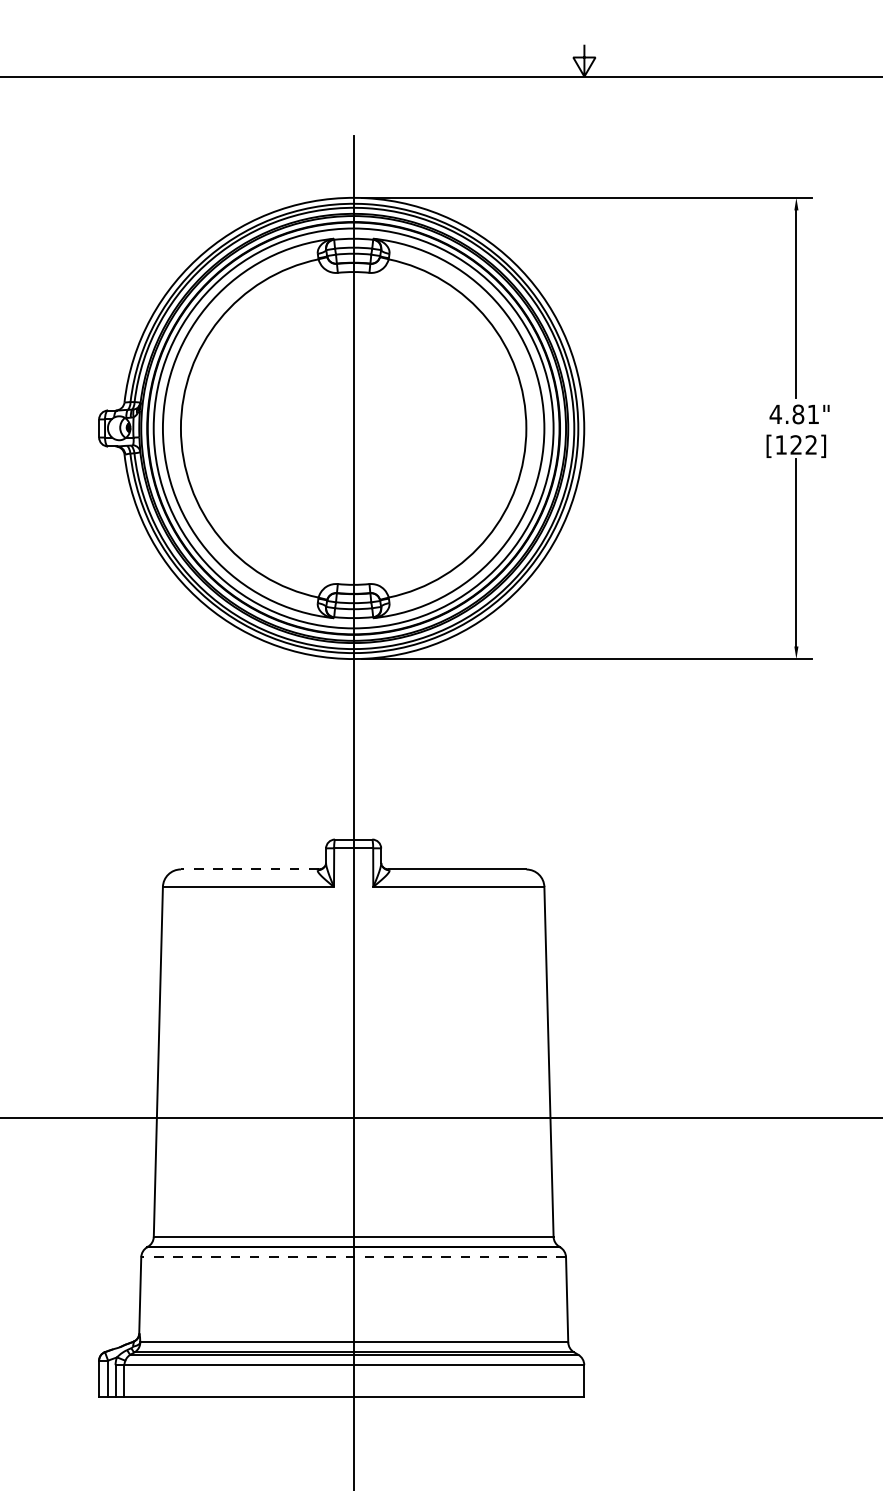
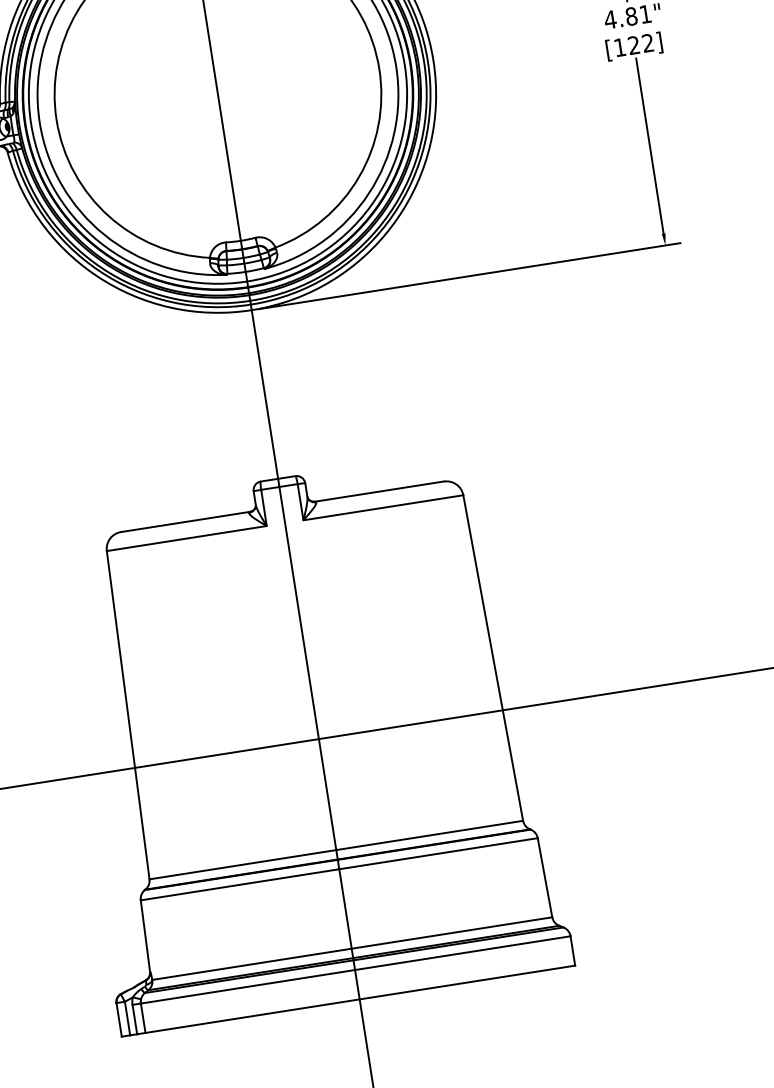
line: (249, 869) -> (185, 522), dashed -> solid
line: (353, 1257) -> (339, 869), dashed -> solid

